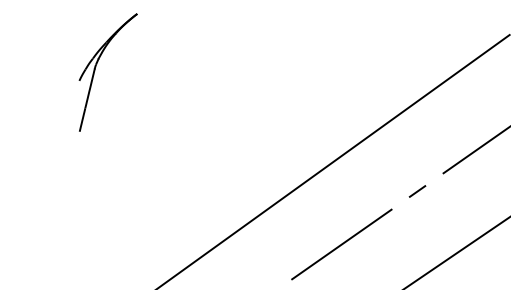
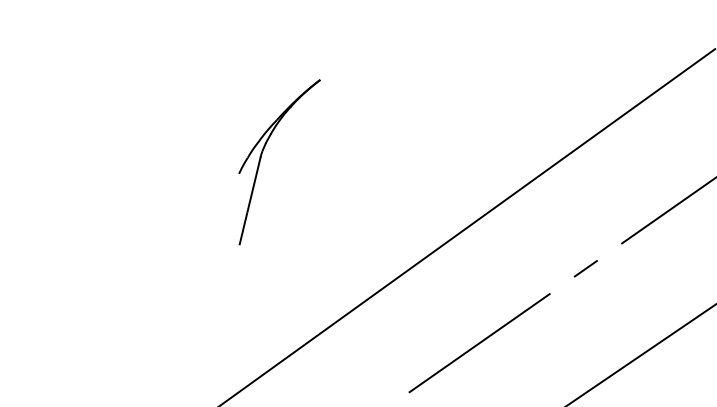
part: (95, 71) -> (261, 160), moved

